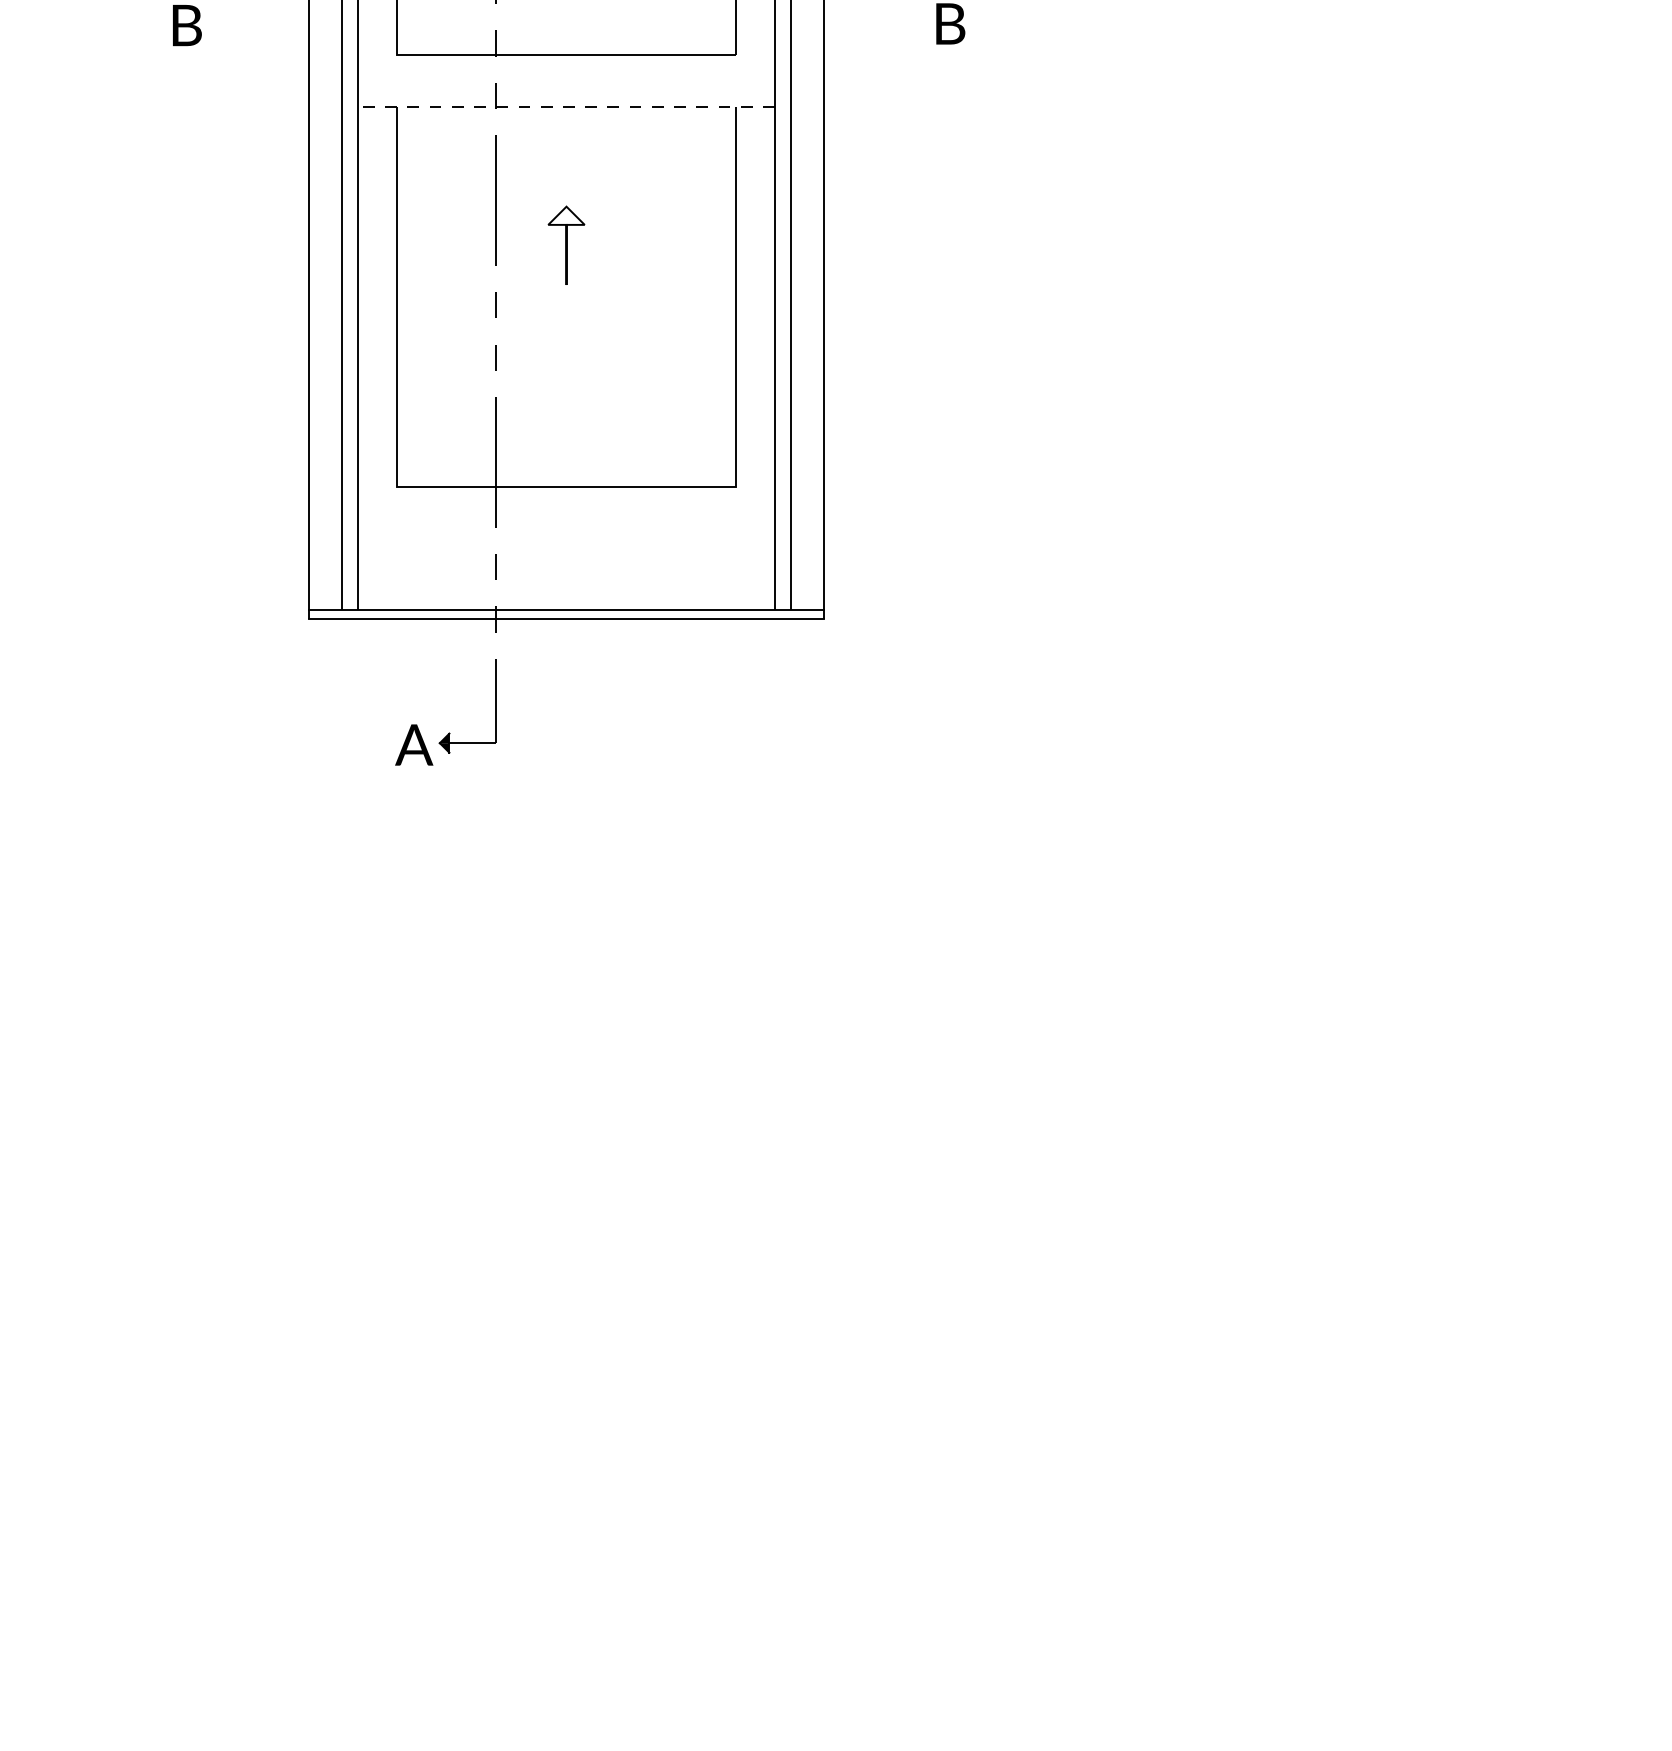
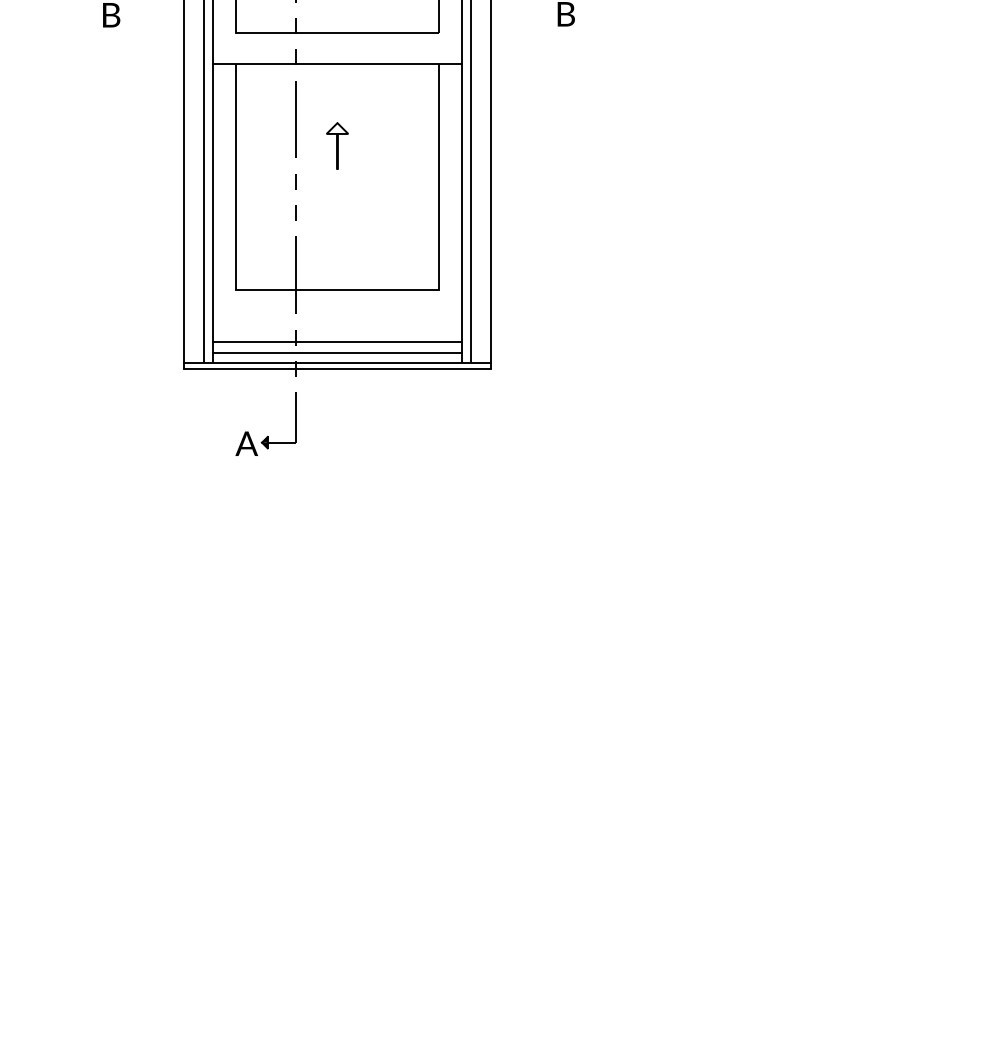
line: (564, 106) -> (336, 63), dashed -> solid
line: (566, 573) -> (337, 341), added
line: (566, 591) -> (337, 352), added

